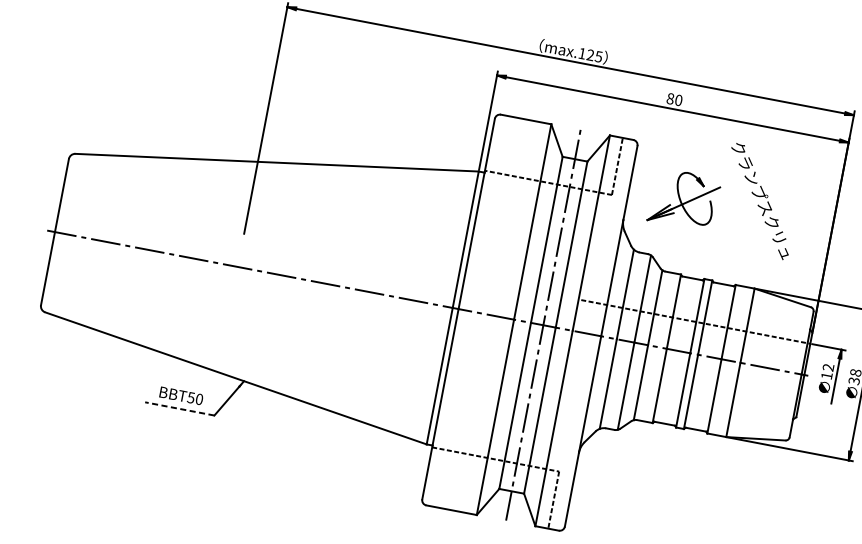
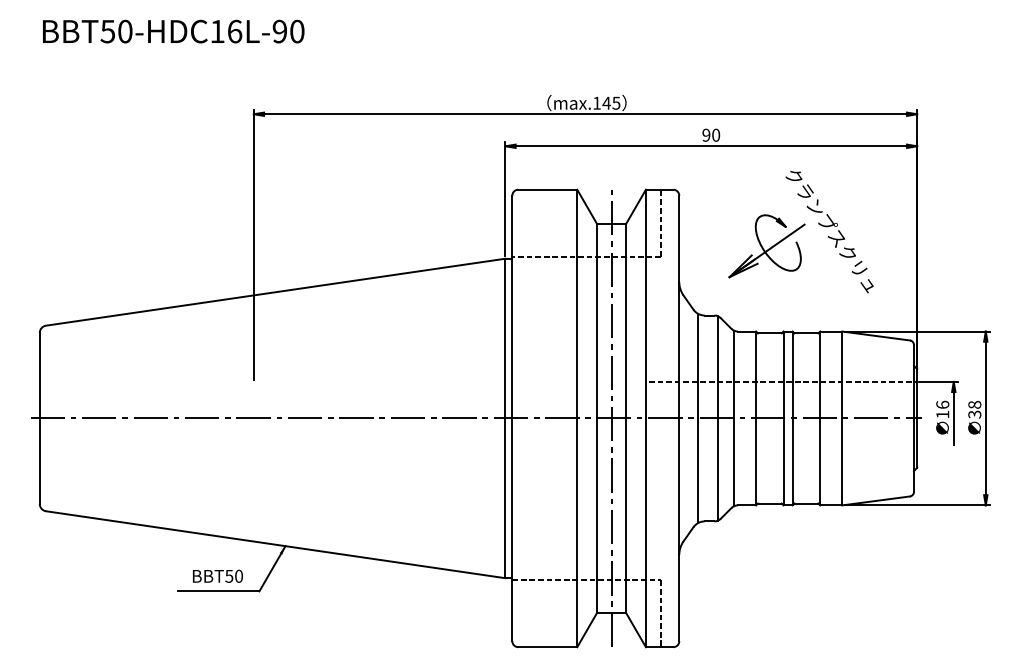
text: (590, 54) -> (606, 102), max.125 -> max.145
text: (670, 98) -> (706, 134), 80 -> 90
part: (684, 199) -> (766, 246), moved
text: (828, 367) -> (942, 404), 12 -> 16
line: (179, 408) -> (218, 591), dashed -> solid

